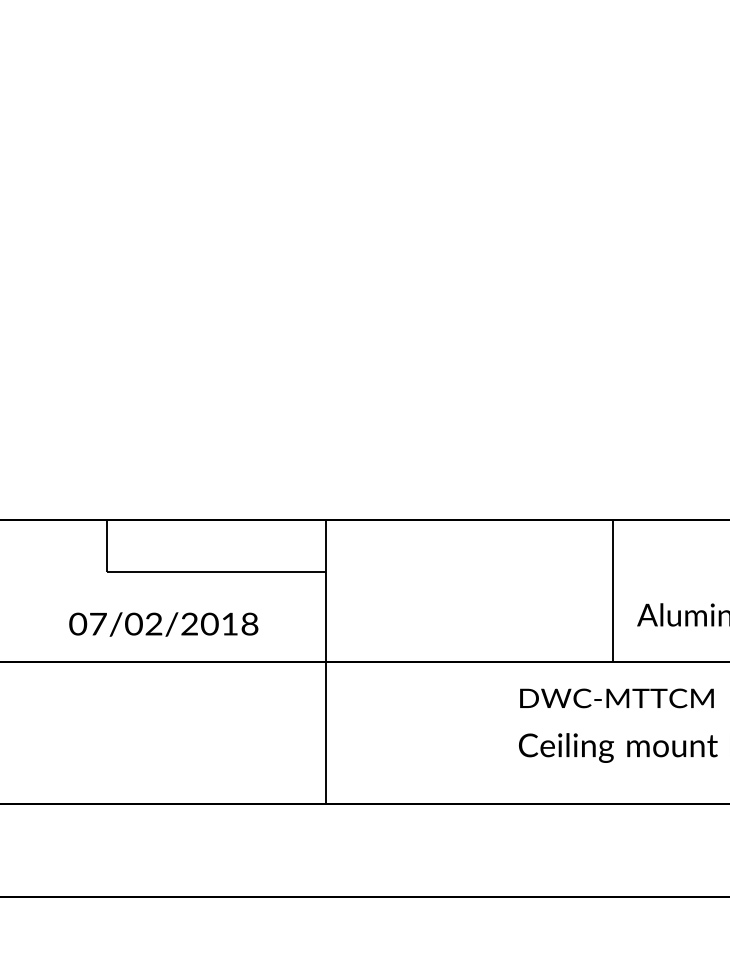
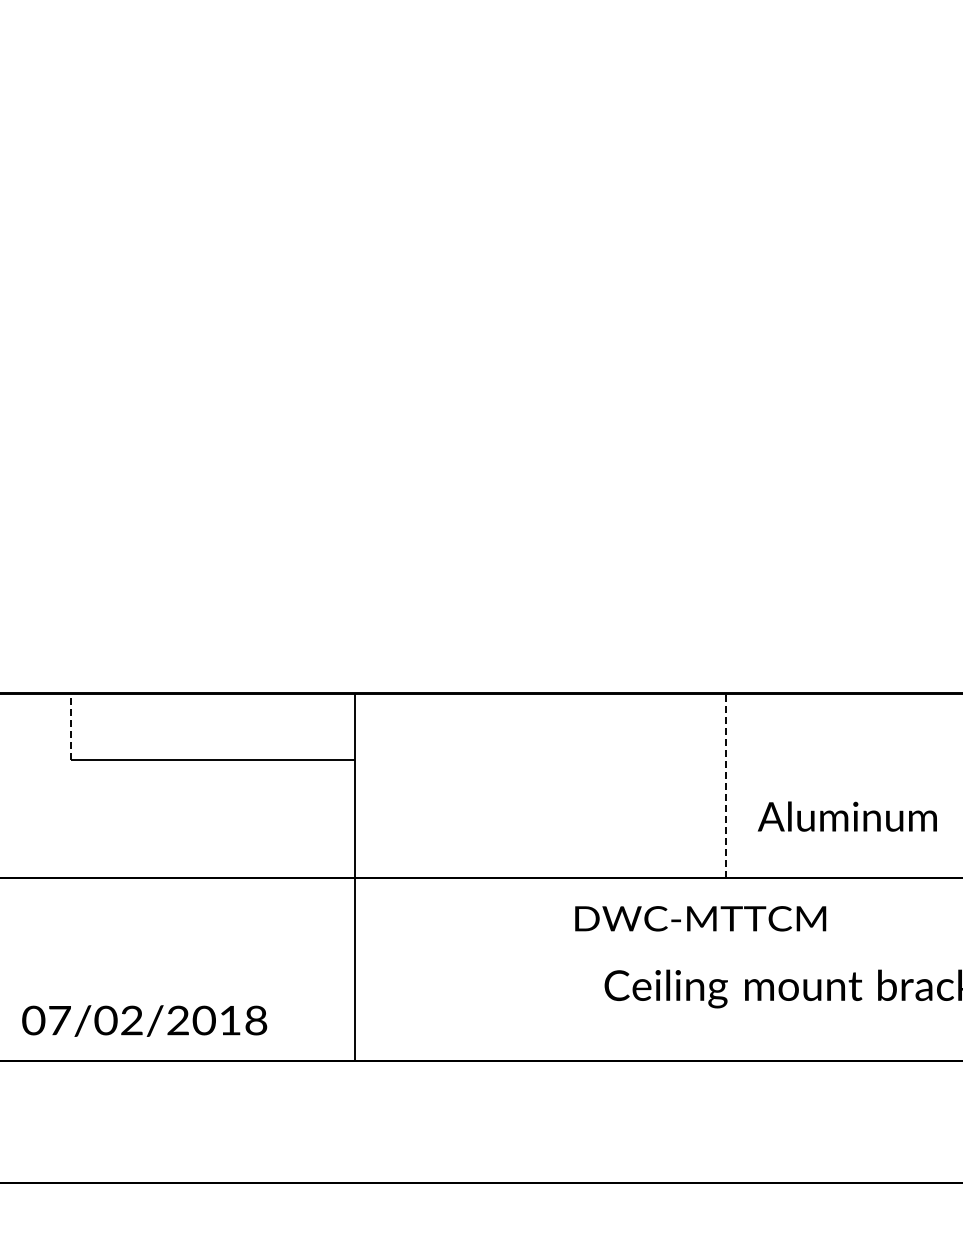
line: (106, 545) -> (70, 726), solid -> dashed
line: (612, 590) -> (726, 785), solid -> dashed
text: (163, 624) -> (144, 1020), moved
text: (616, 698) -> (700, 918), moved

